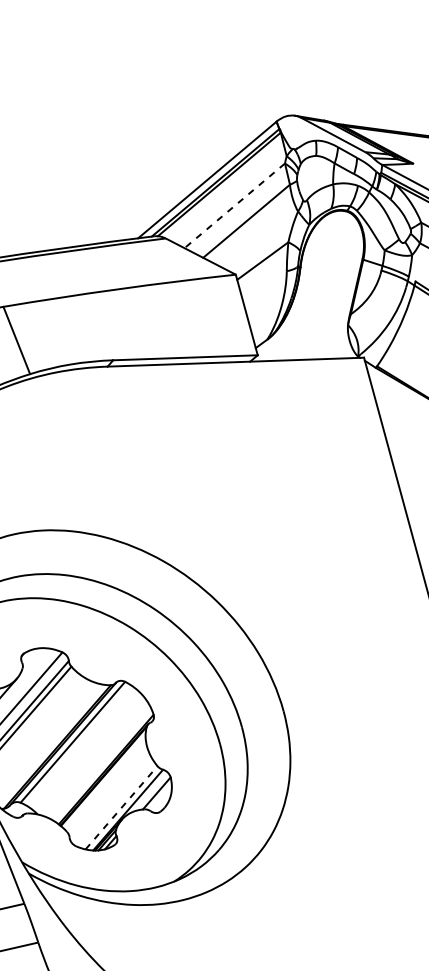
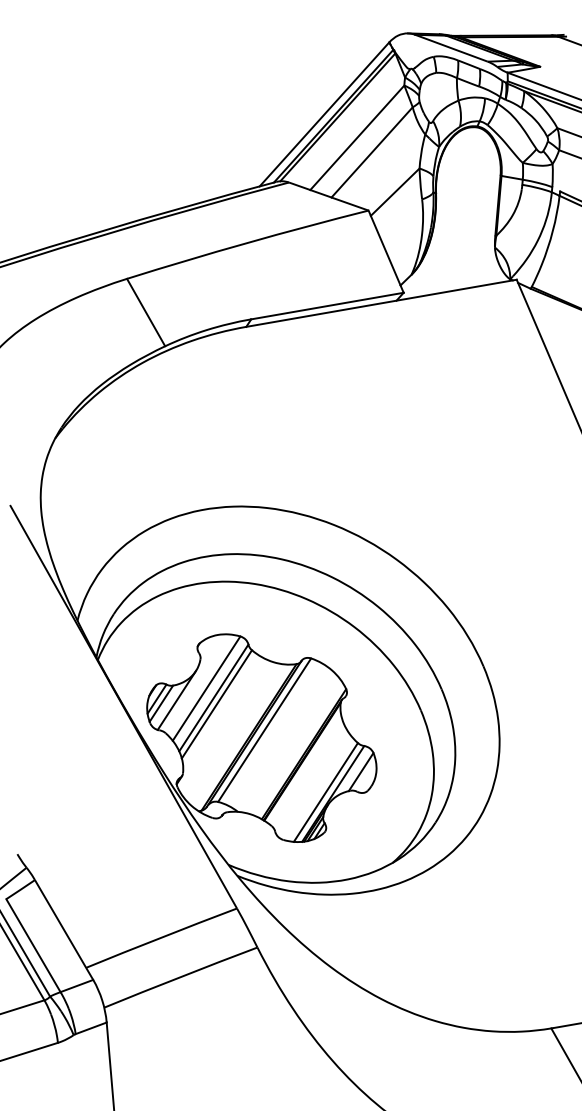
line: (234, 206) -> (357, 138), dashed -> solid
line: (121, 807) -> (325, 792), dashed -> solid

